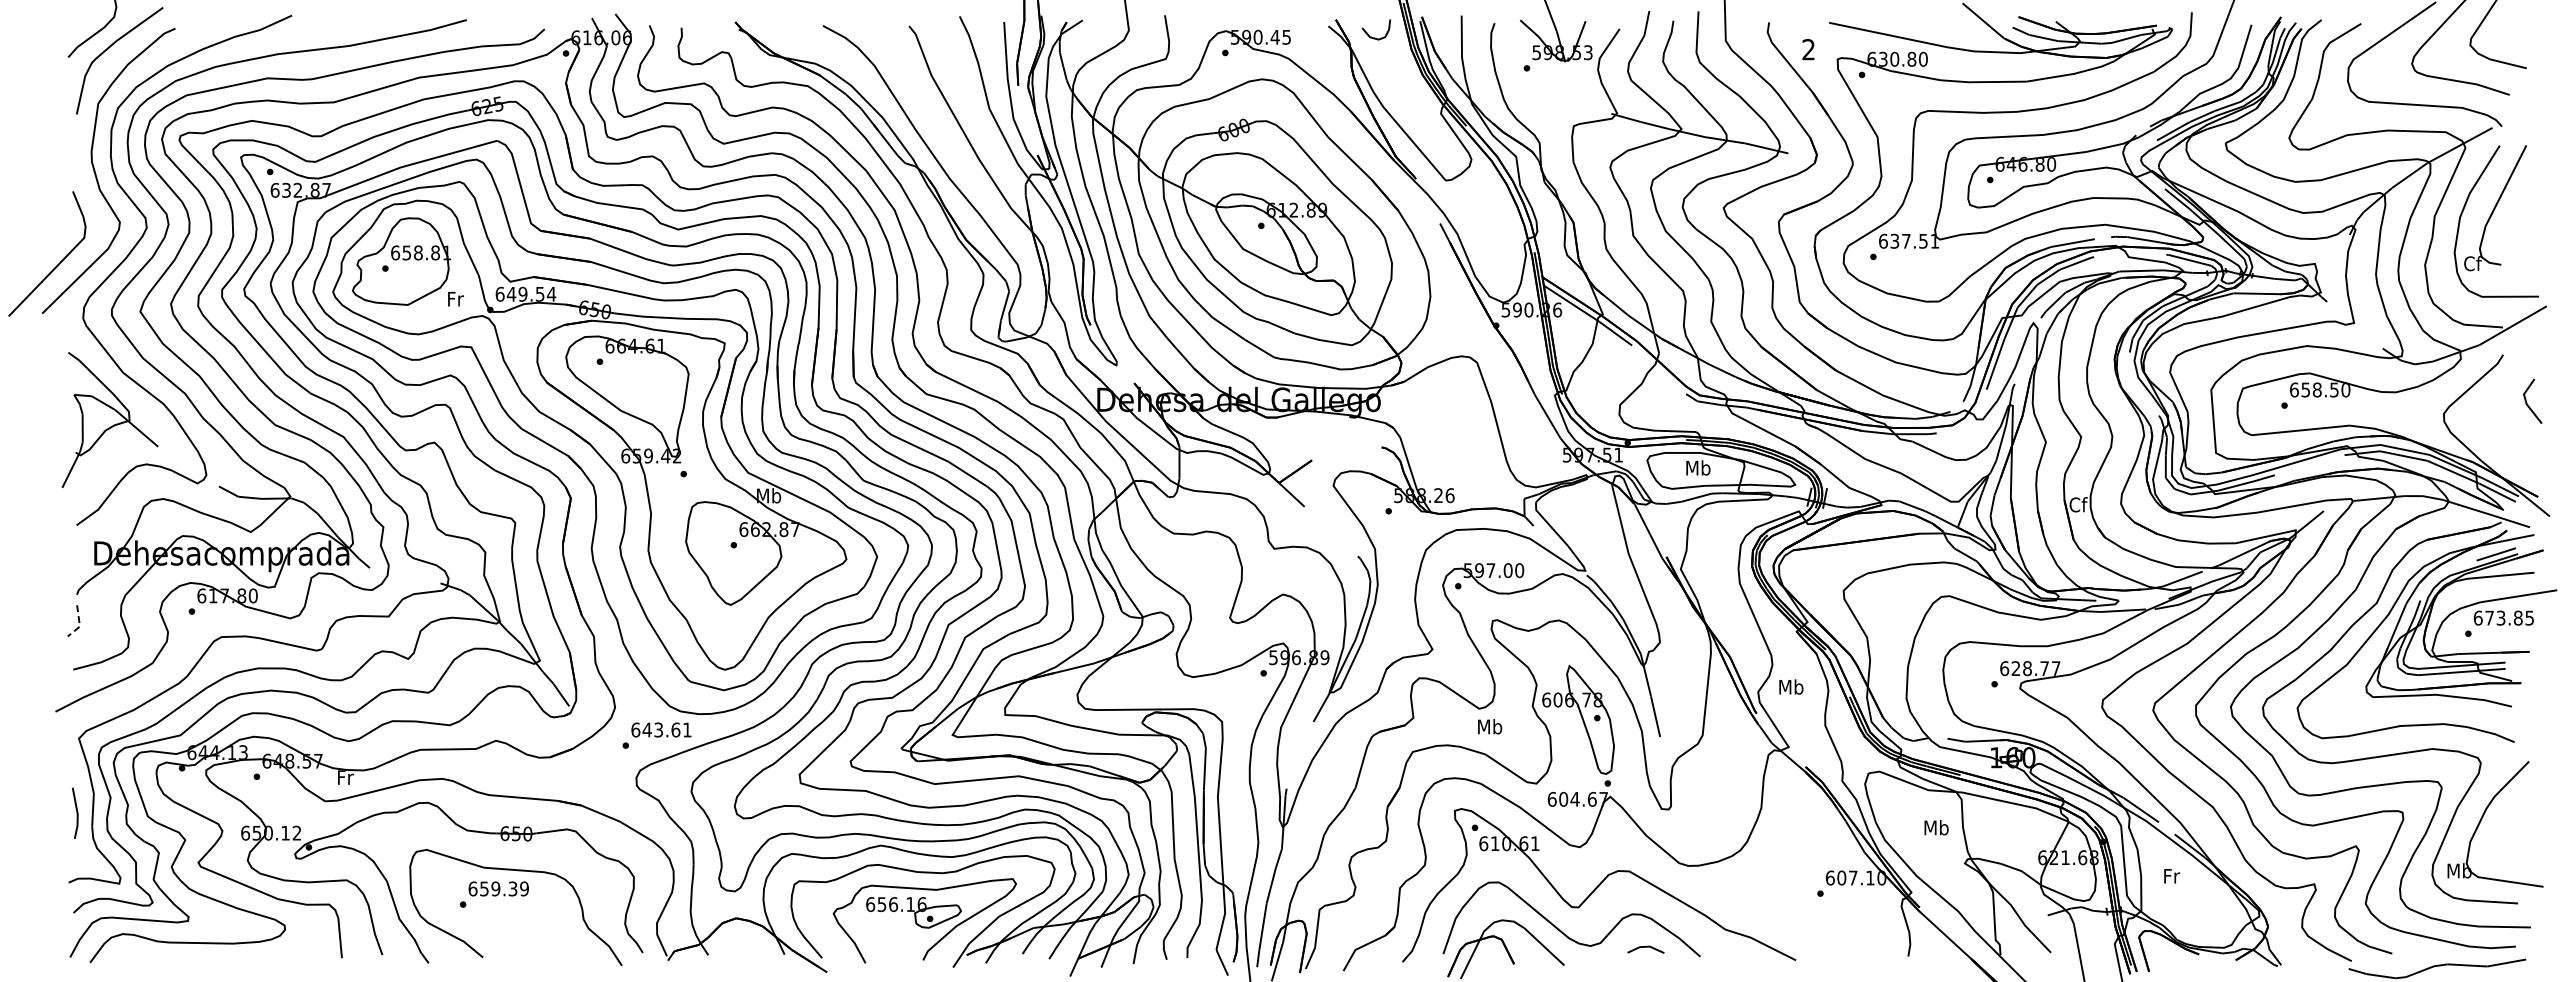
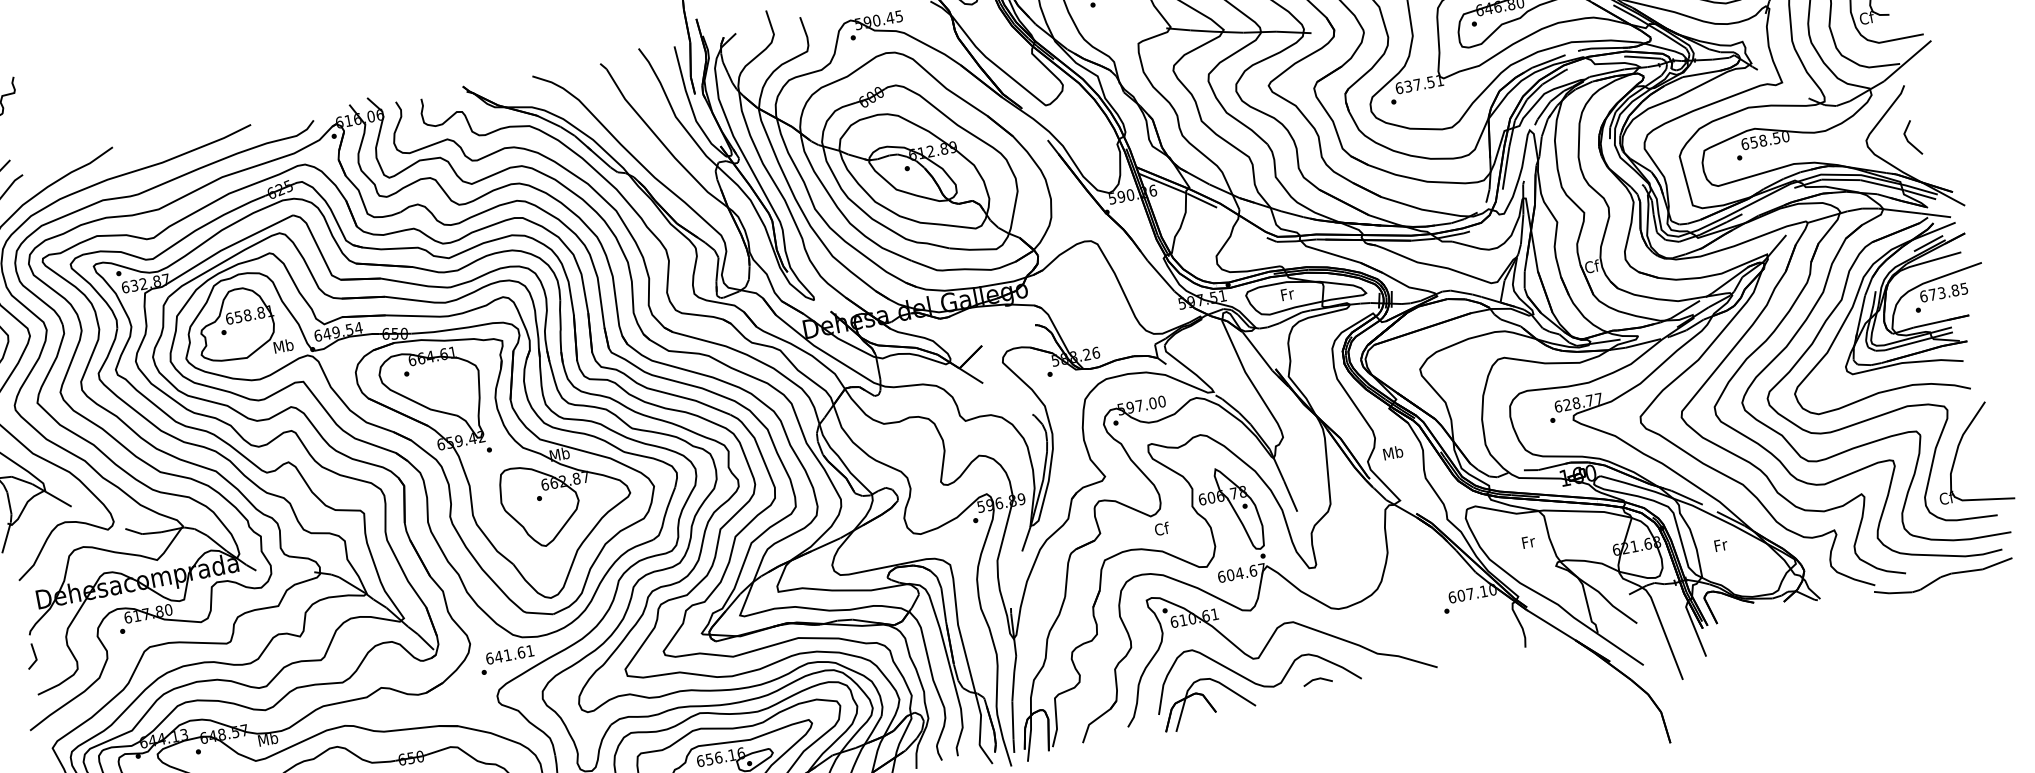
text: (455, 298) -> (283, 345), Fr -> Mb
line: (2527, 402) -> (1908, 139), moved
text: (1698, 467) -> (1287, 293), Mb -> Fr
line: (79, 624) -> (36, 658), dashed -> solid
text: (1490, 726) -> (1162, 528), Mb -> Cf
text: (658, 729) -> (507, 654), 643.61 -> 641.61
text: (345, 777) -> (268, 739), Fr -> Mb
text: (1936, 827) -> (1528, 541), Mb -> Fr
text: (2459, 870) -> (1946, 497), Mb -> Cf

